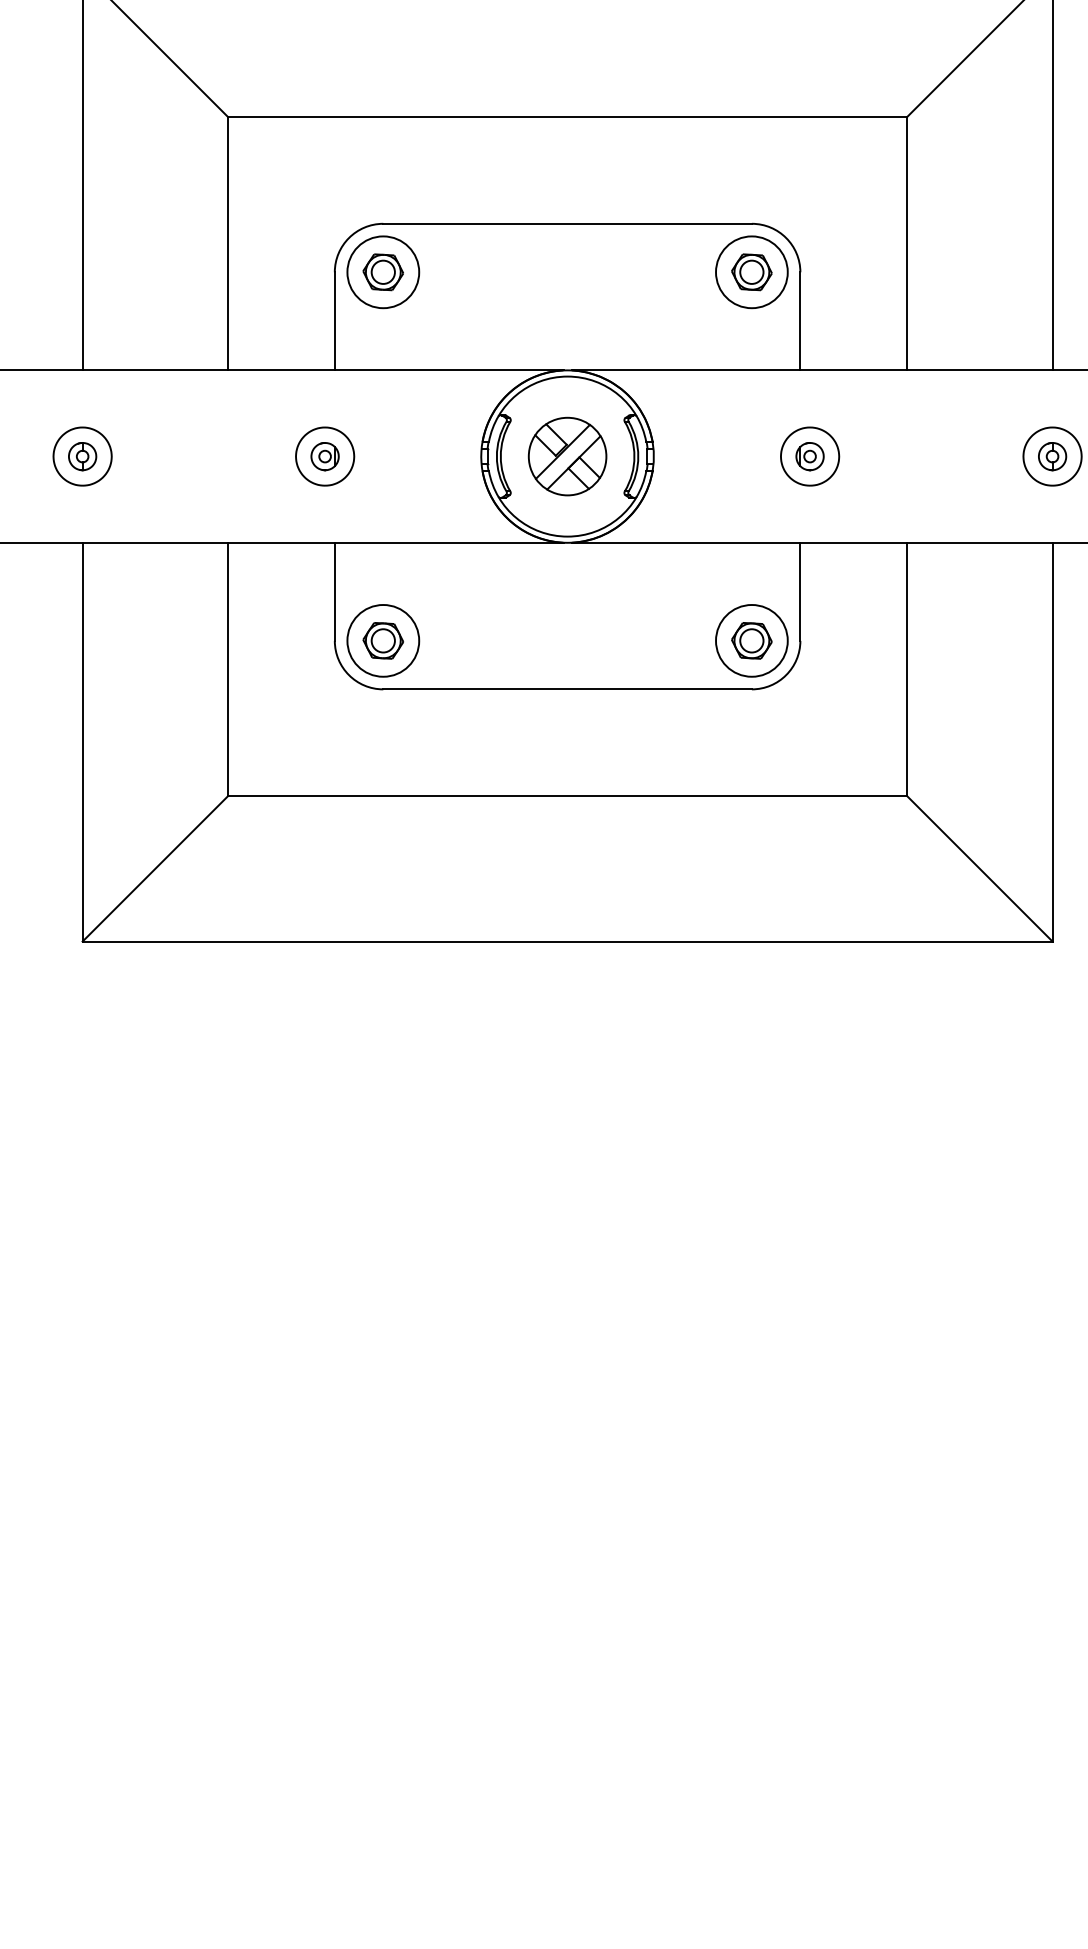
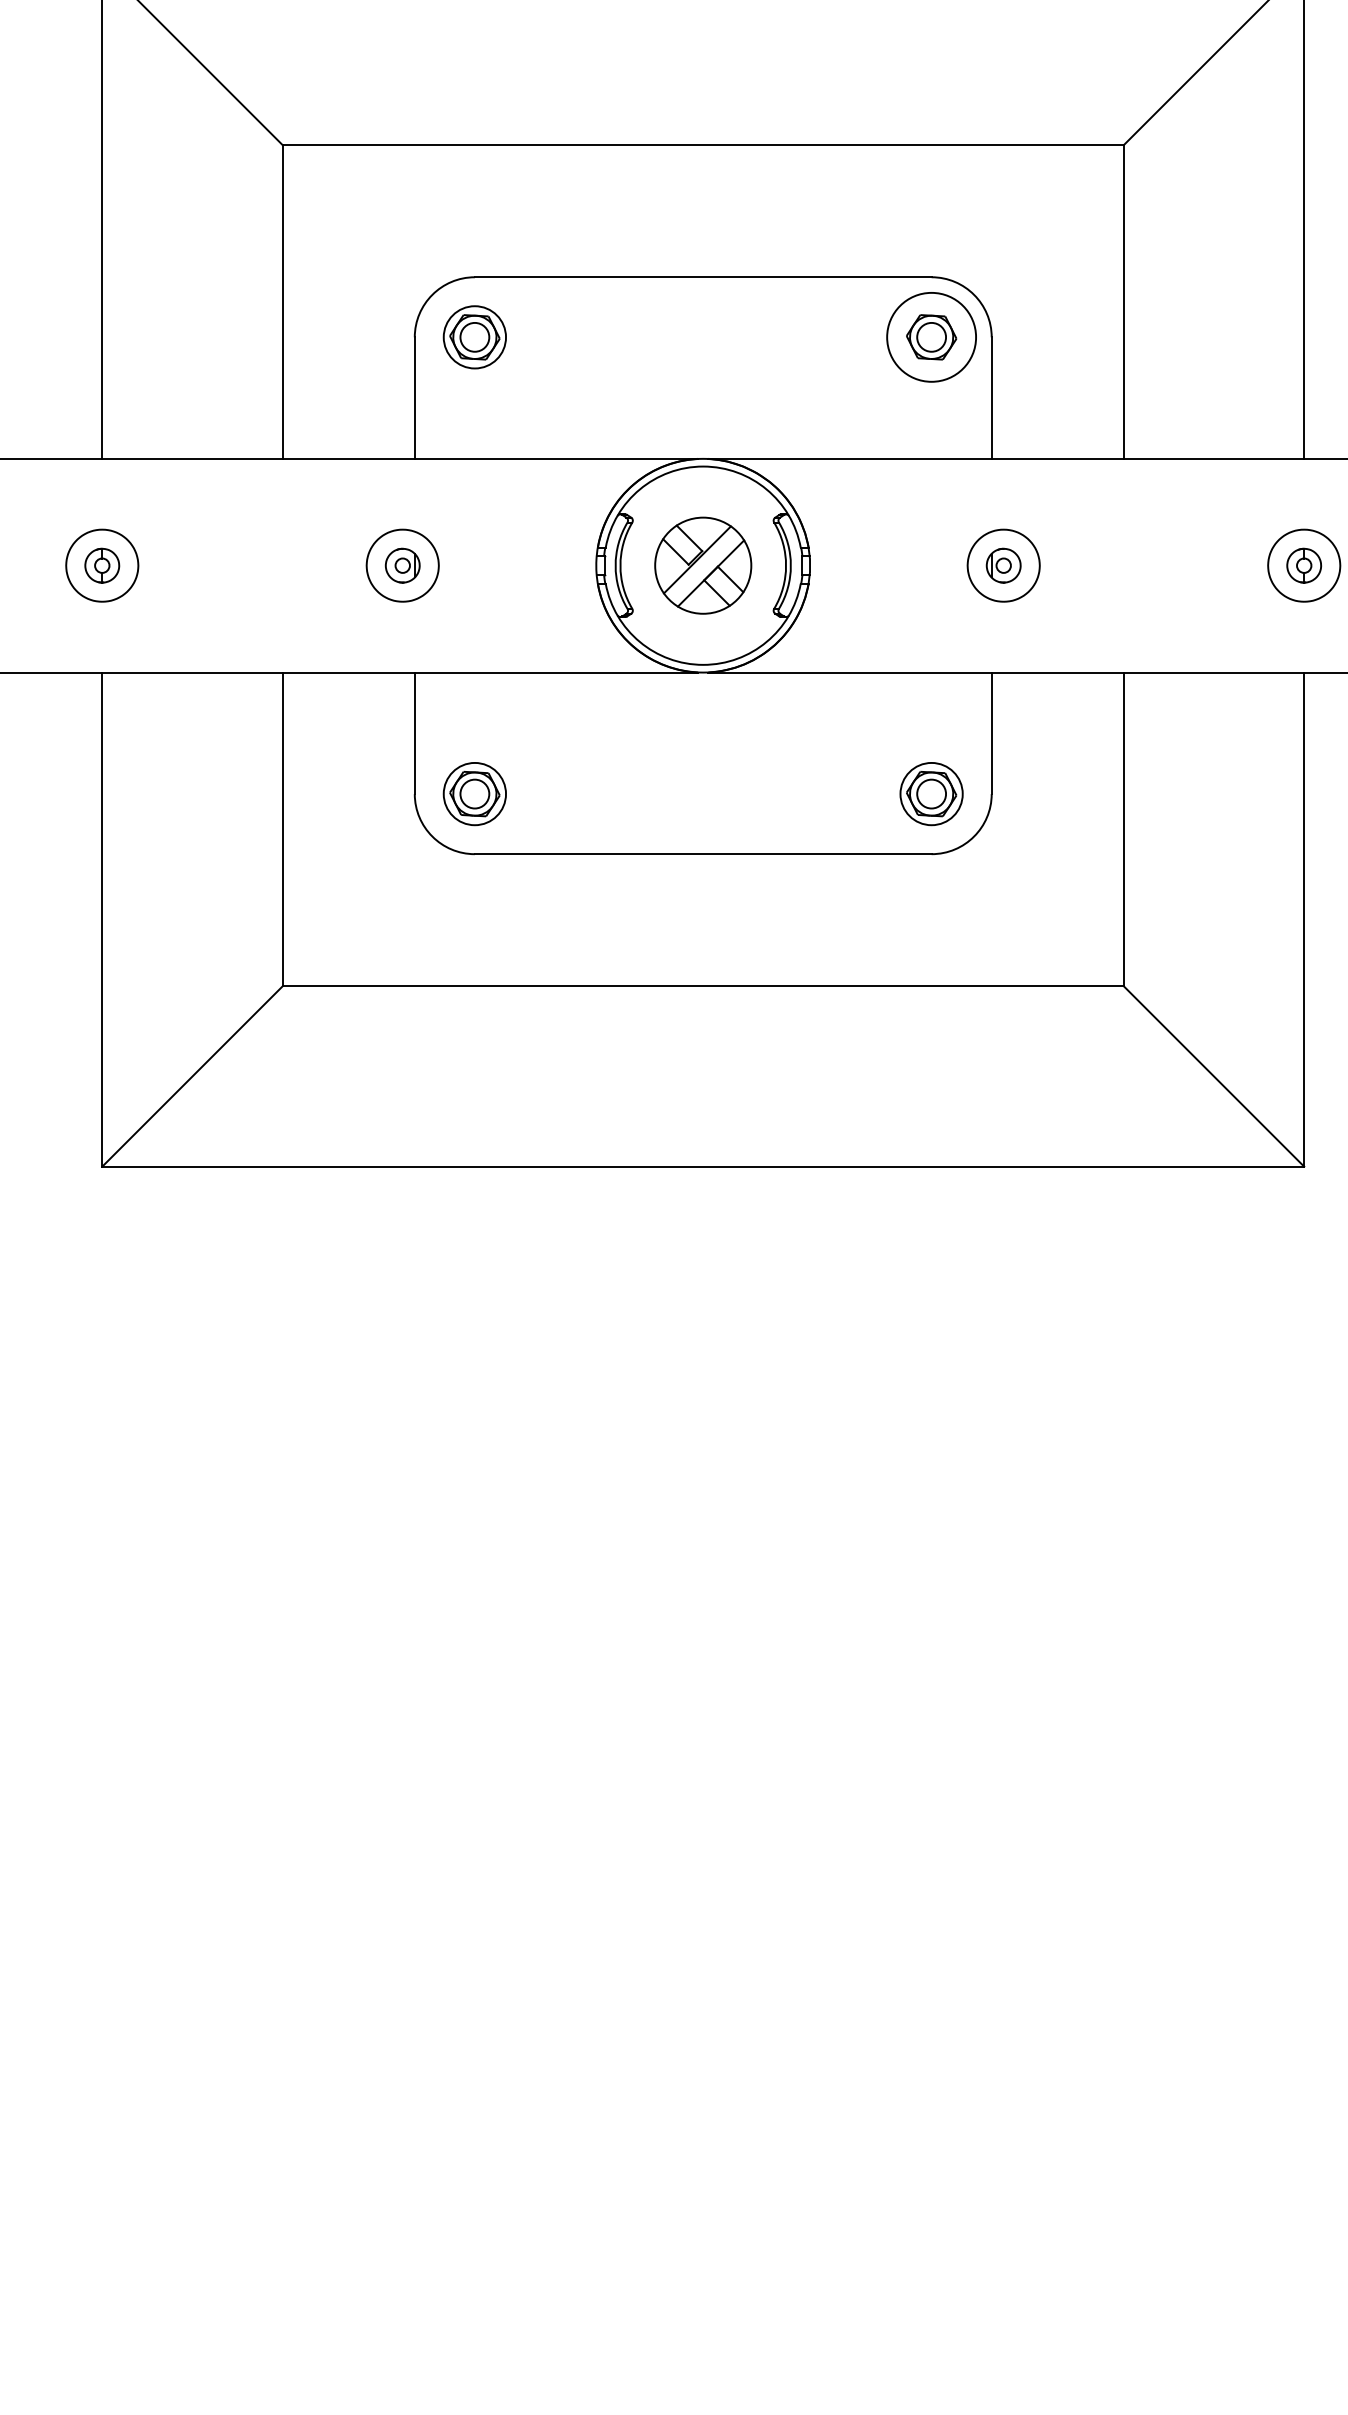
circle: (383, 272) -> (475, 337), size x0.7
circle: (383, 640) -> (475, 793), size x0.7
circle: (751, 640) -> (931, 793), size x0.7

